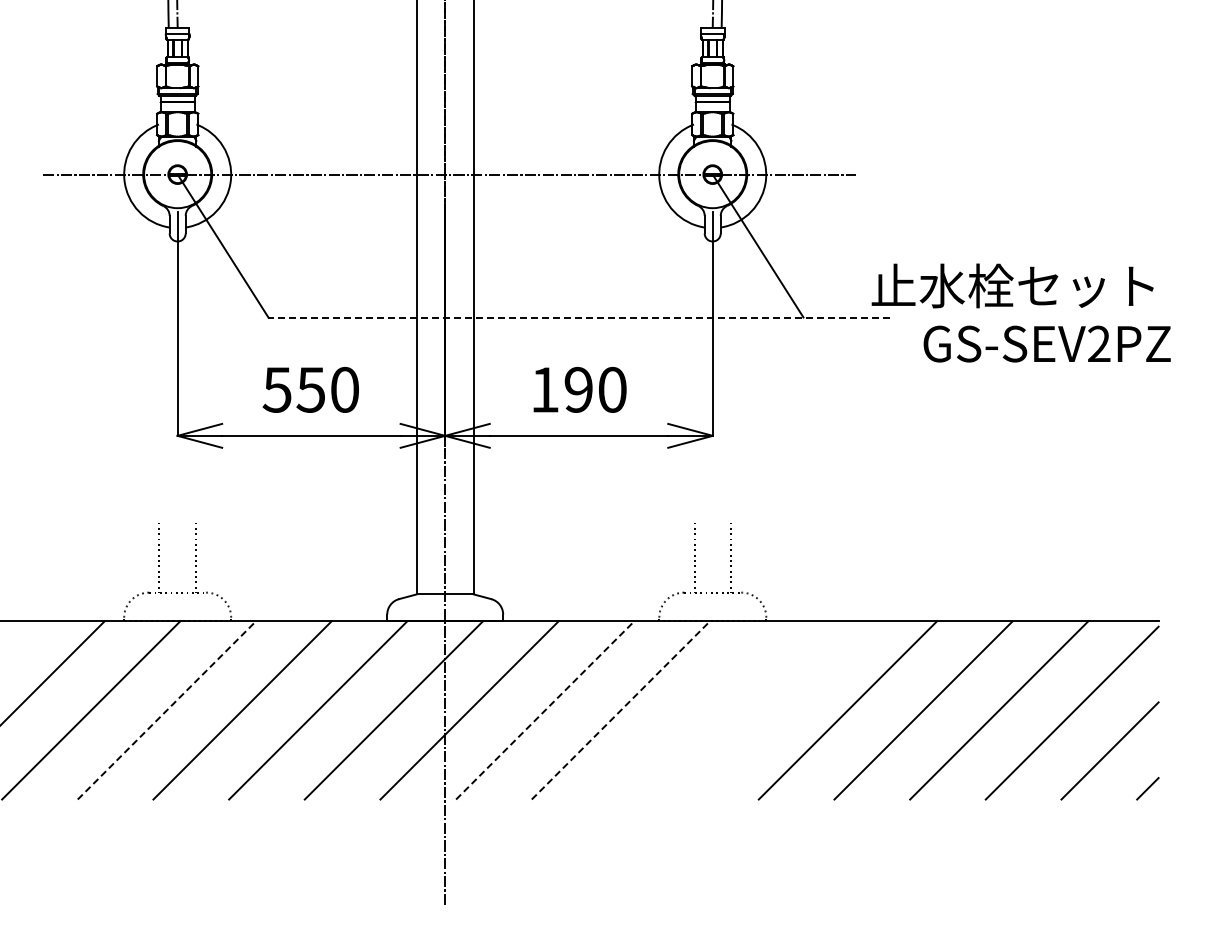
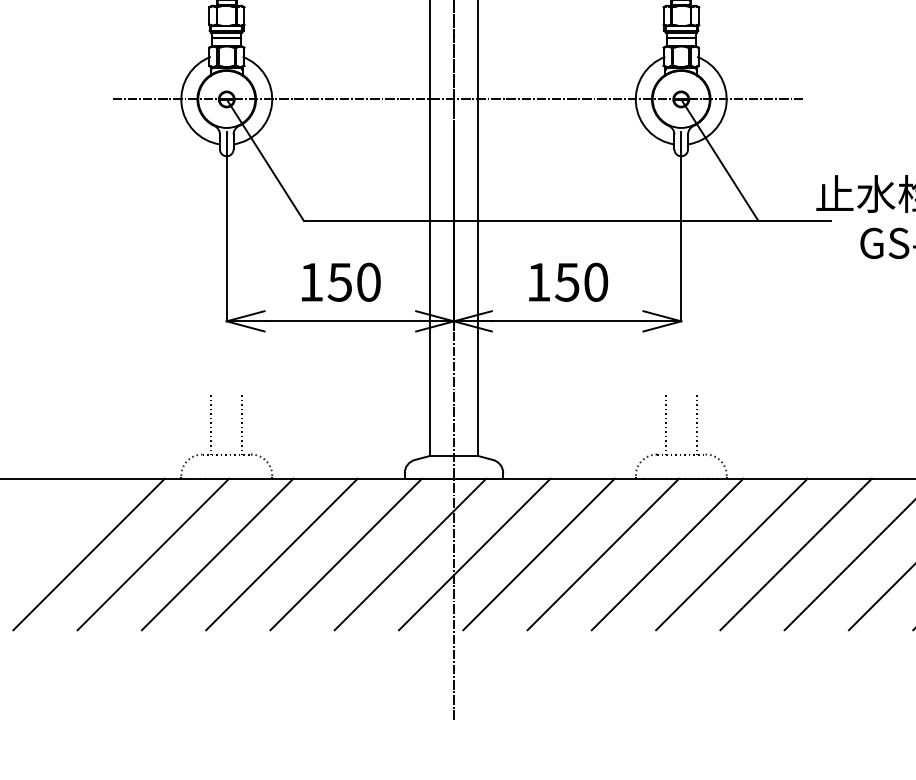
line: (578, 317) -> (567, 220), dashed -> solid
text: (276, 389) -> (310, 281), 550 -> 150
text: (578, 389) -> (567, 281), 190 -> 150
line: (167, 710) -> (218, 554), dashed -> solid
line: (545, 710) -> (539, 554), dashed -> solid
line: (621, 710) -> (603, 554), dashed -> solid
line: (696, 710) -> (667, 554), added
line: (772, 710) -> (732, 554), added

